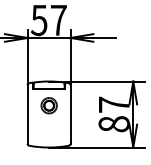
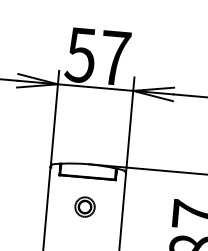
part: (48, 105) -> (83, 206), size x0.71

